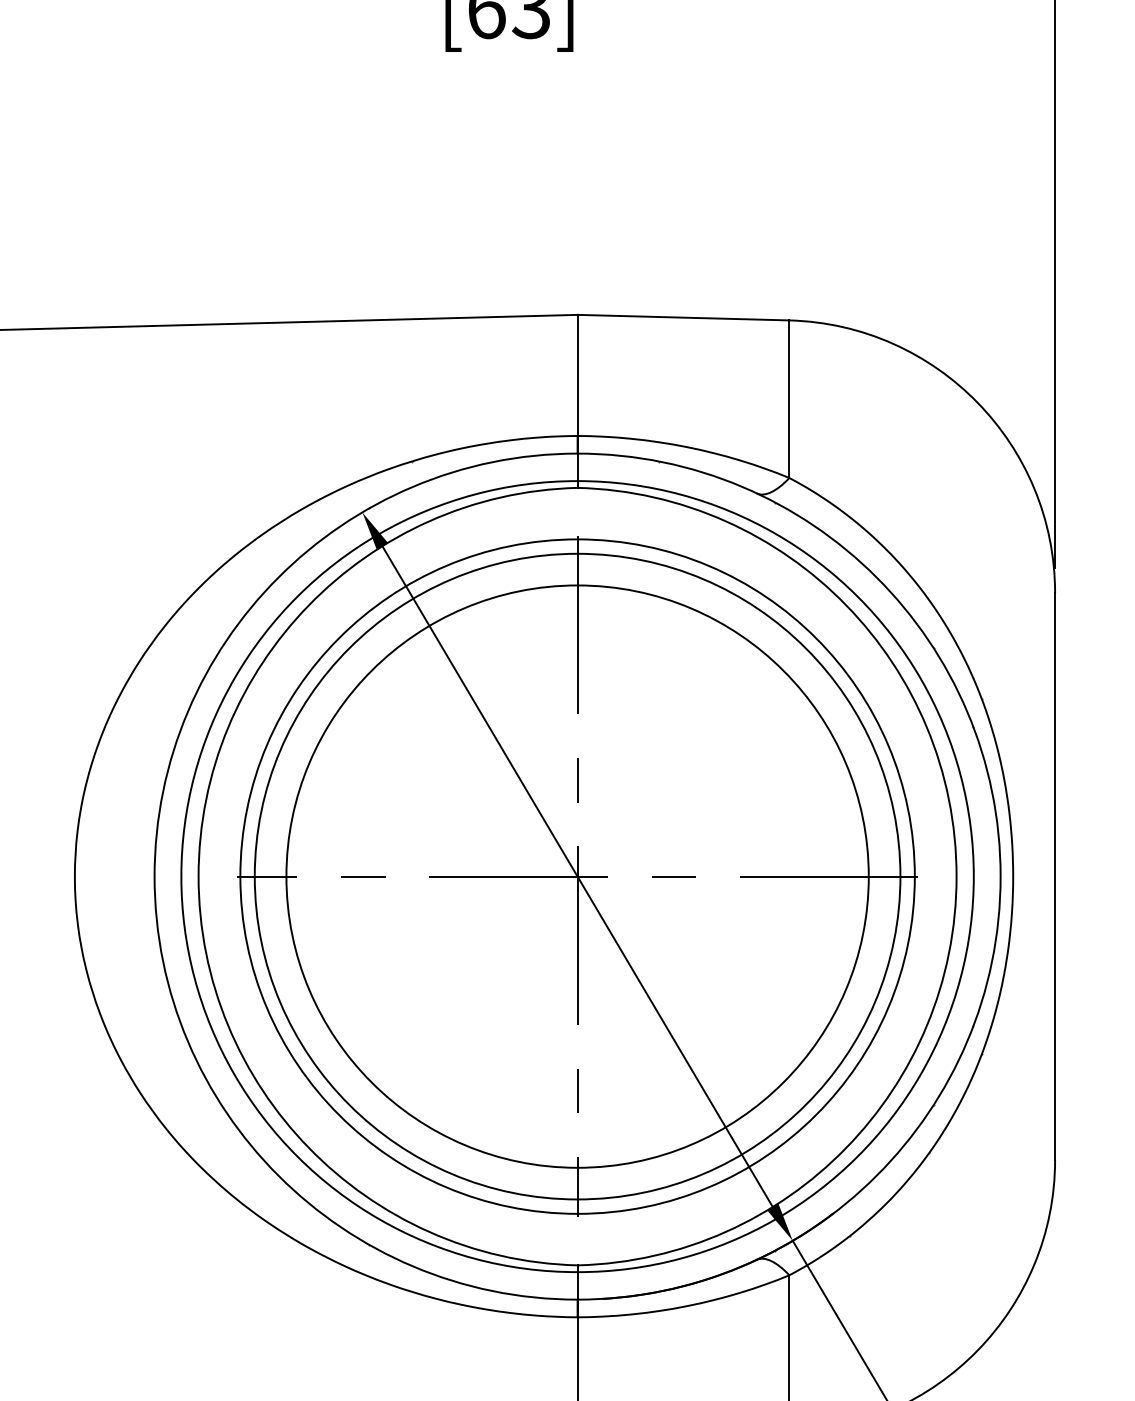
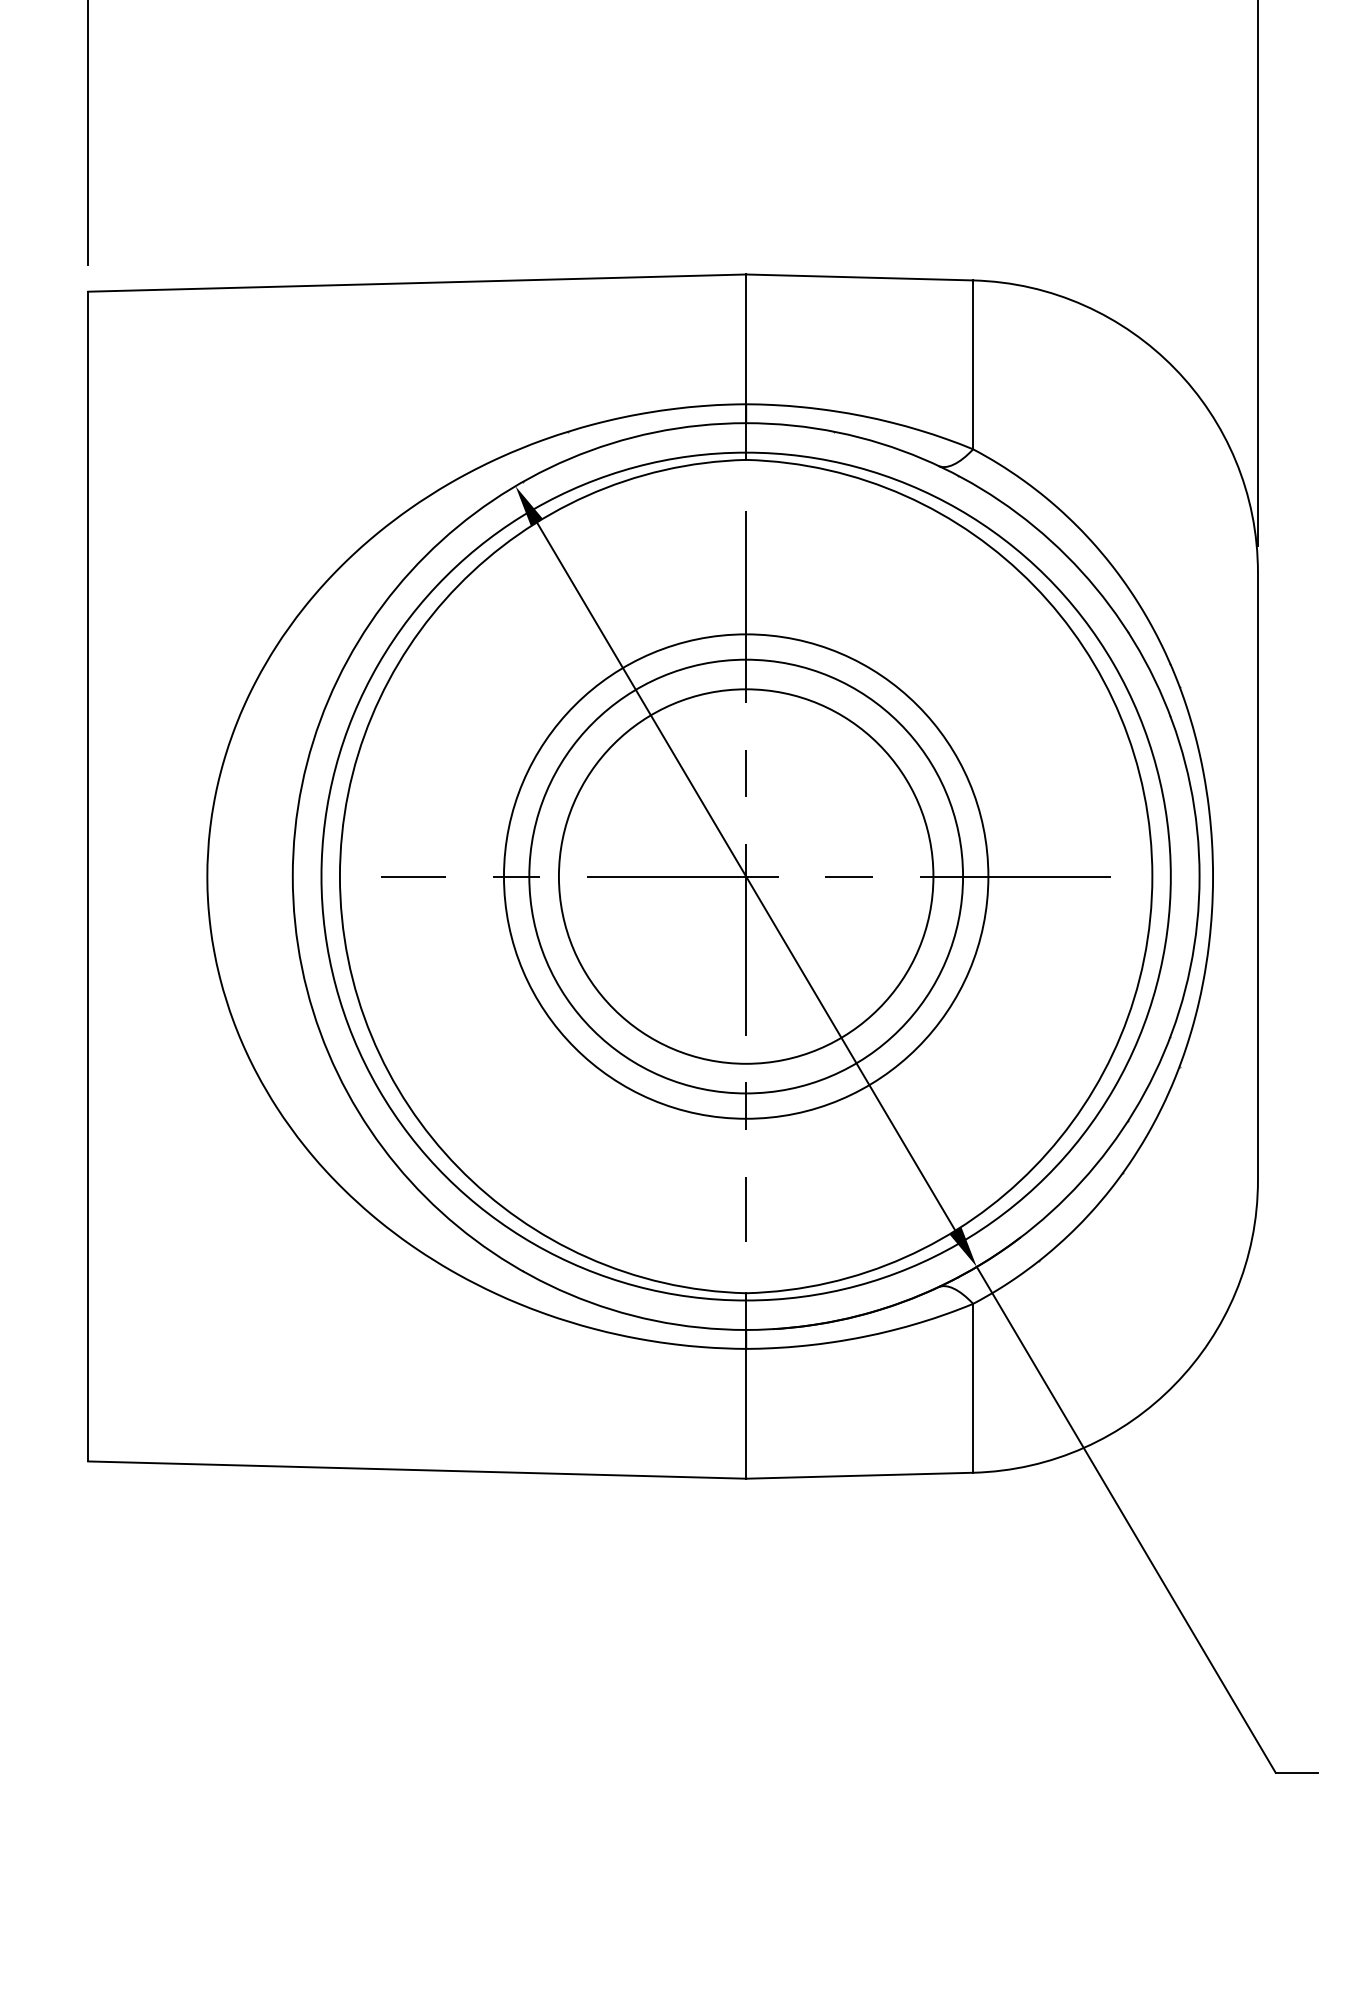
circle: (576, 876) -> (745, 876), size x0.6
circle: (577, 876) -> (746, 876), size x0.6
circle: (577, 876) -> (746, 876), size x0.7

